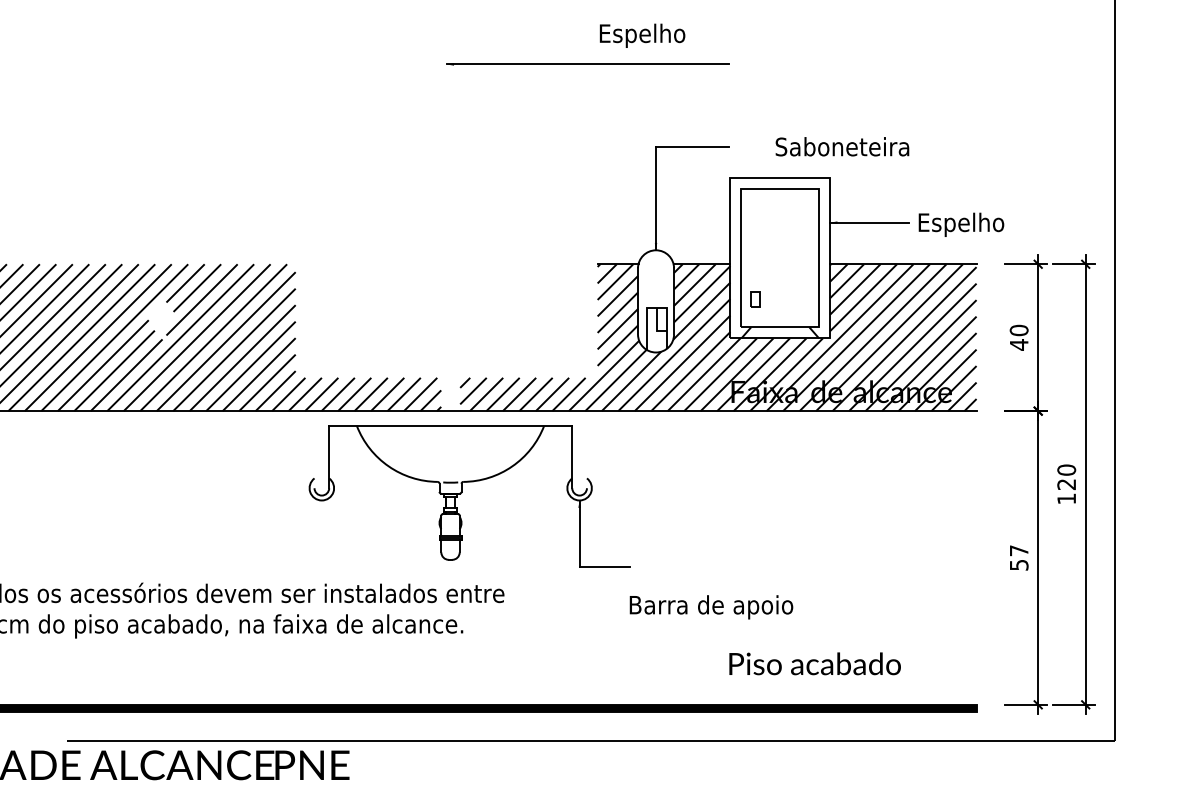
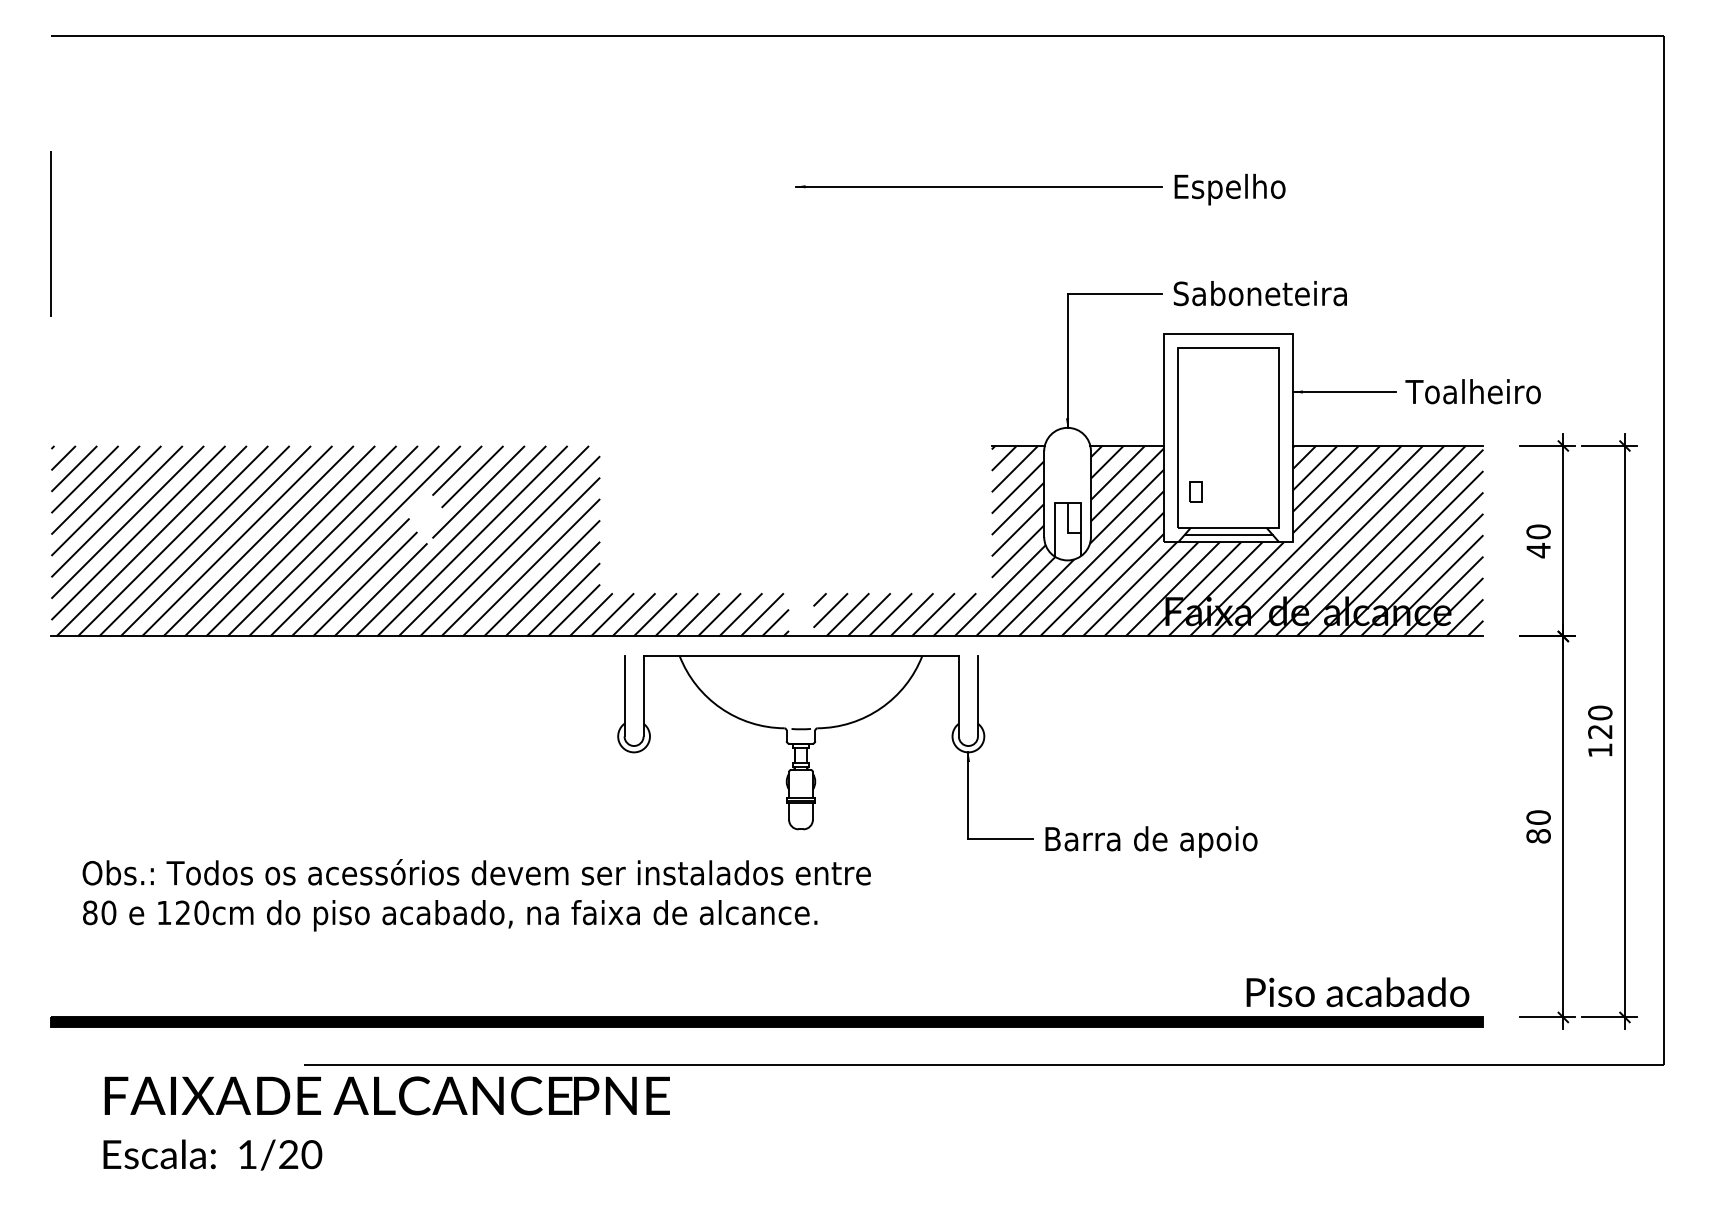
text: (642, 35) -> (1229, 189), moved
text: (841, 146) -> (1259, 293), moved
text: (968, 224) -> (1472, 394), Espelho -> Toalheiro
line: (780, 333) -> (1228, 535), added
line: (314, 456) -> (624, 695), added
line: (586, 456) -> (977, 695), added
text: (1019, 557) -> (1538, 826), 57 -> 80
text: (711, 606) -> (1151, 841), moved
text: (814, 664) -> (1357, 992), moved

